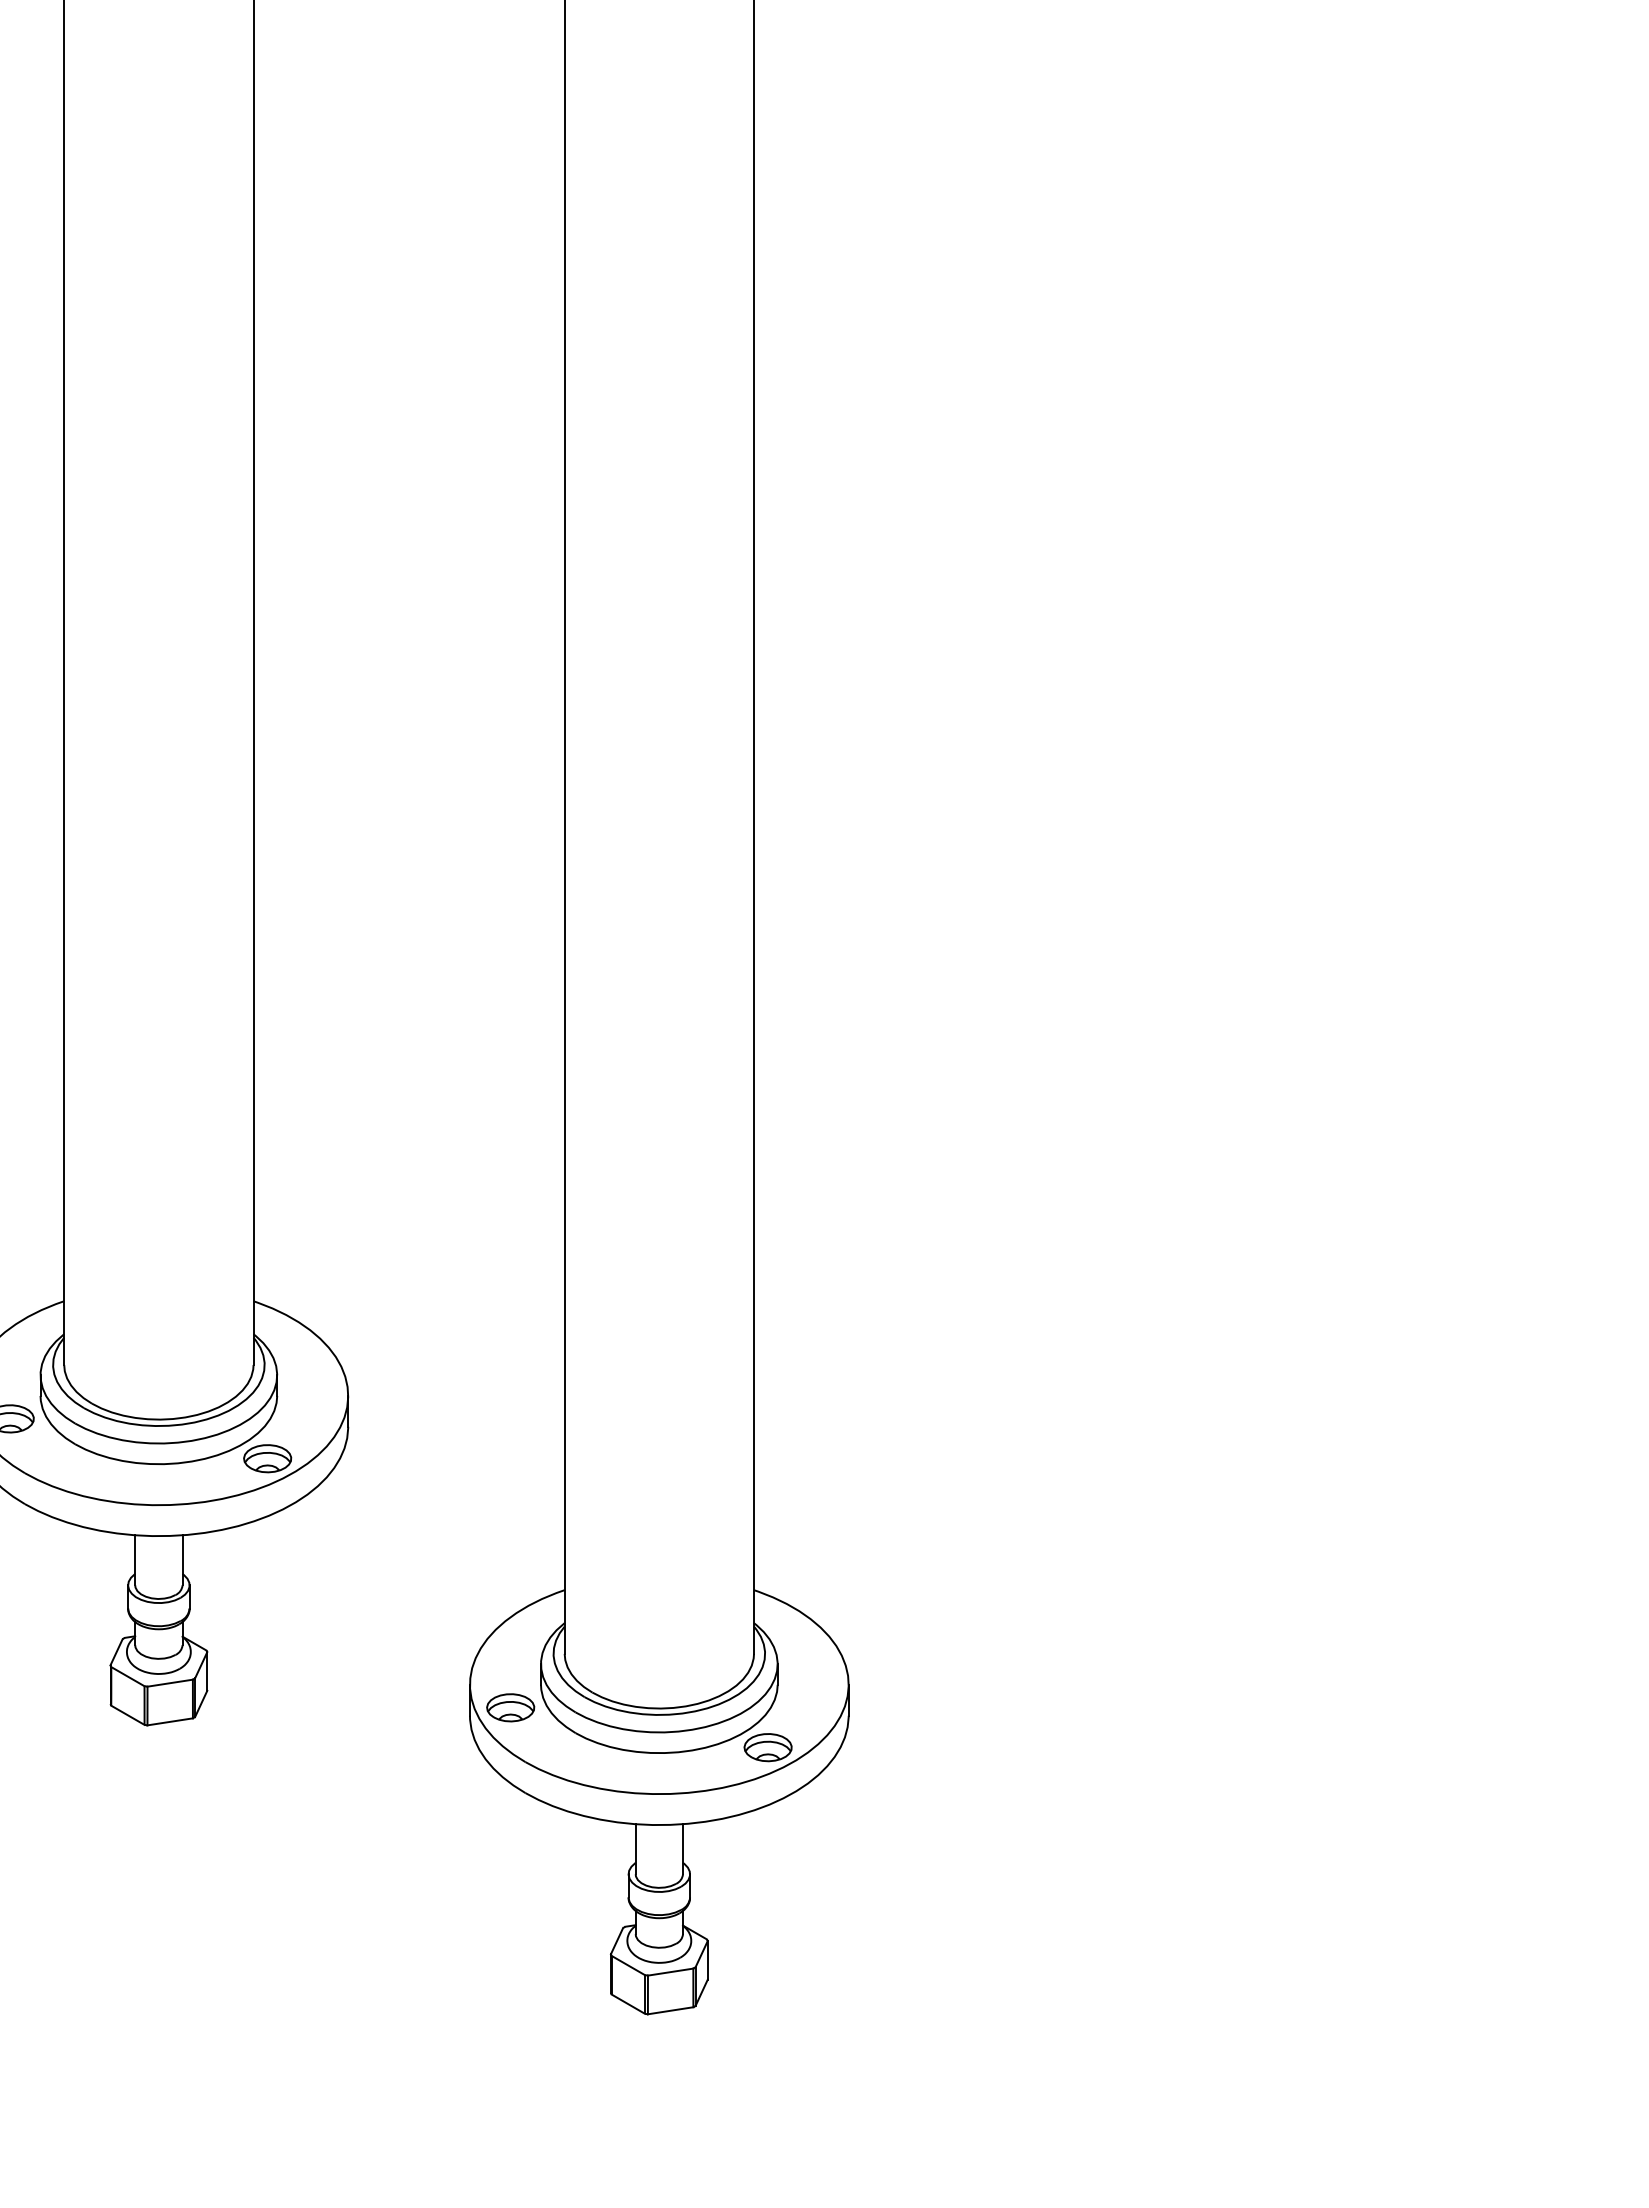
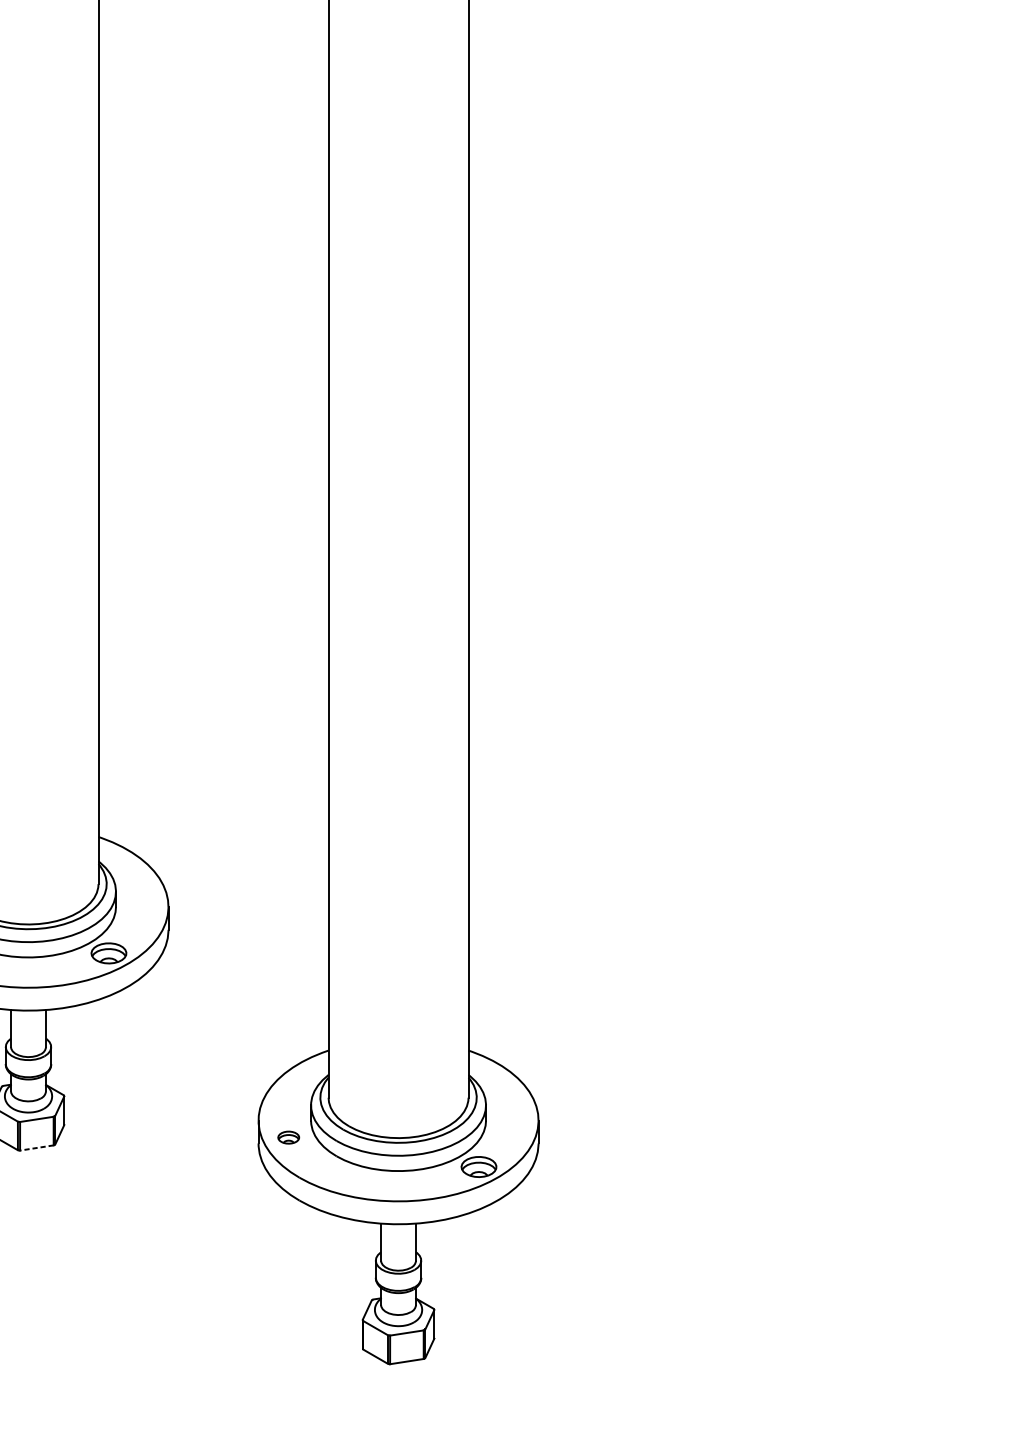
part: (510, 1707) -> (288, 1137), size x0.6
line: (170, 1721) -> (37, 1147), solid -> dashed

